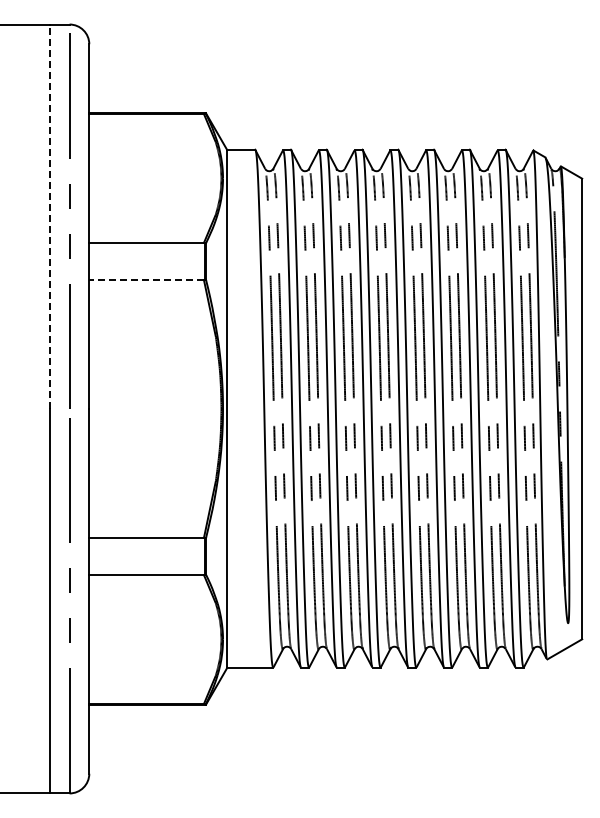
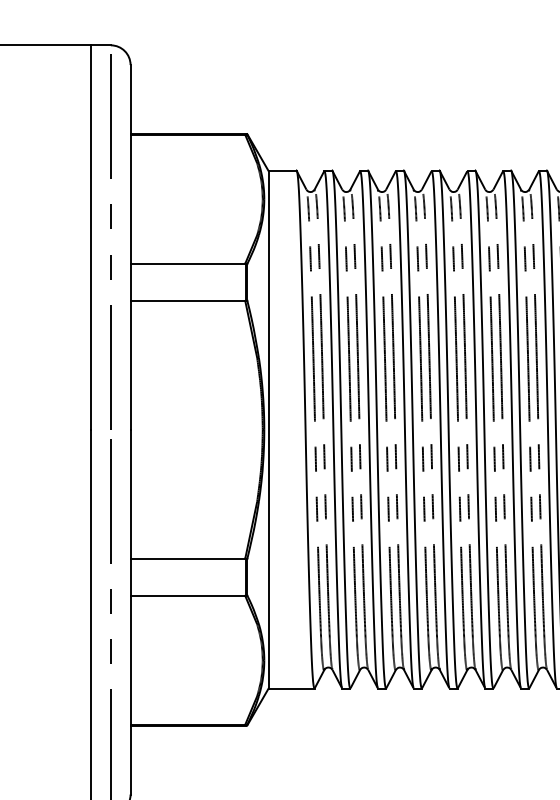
line: (49, 216) -> (90, 237), dashed -> solid
line: (146, 280) -> (187, 301), dashed -> solid

